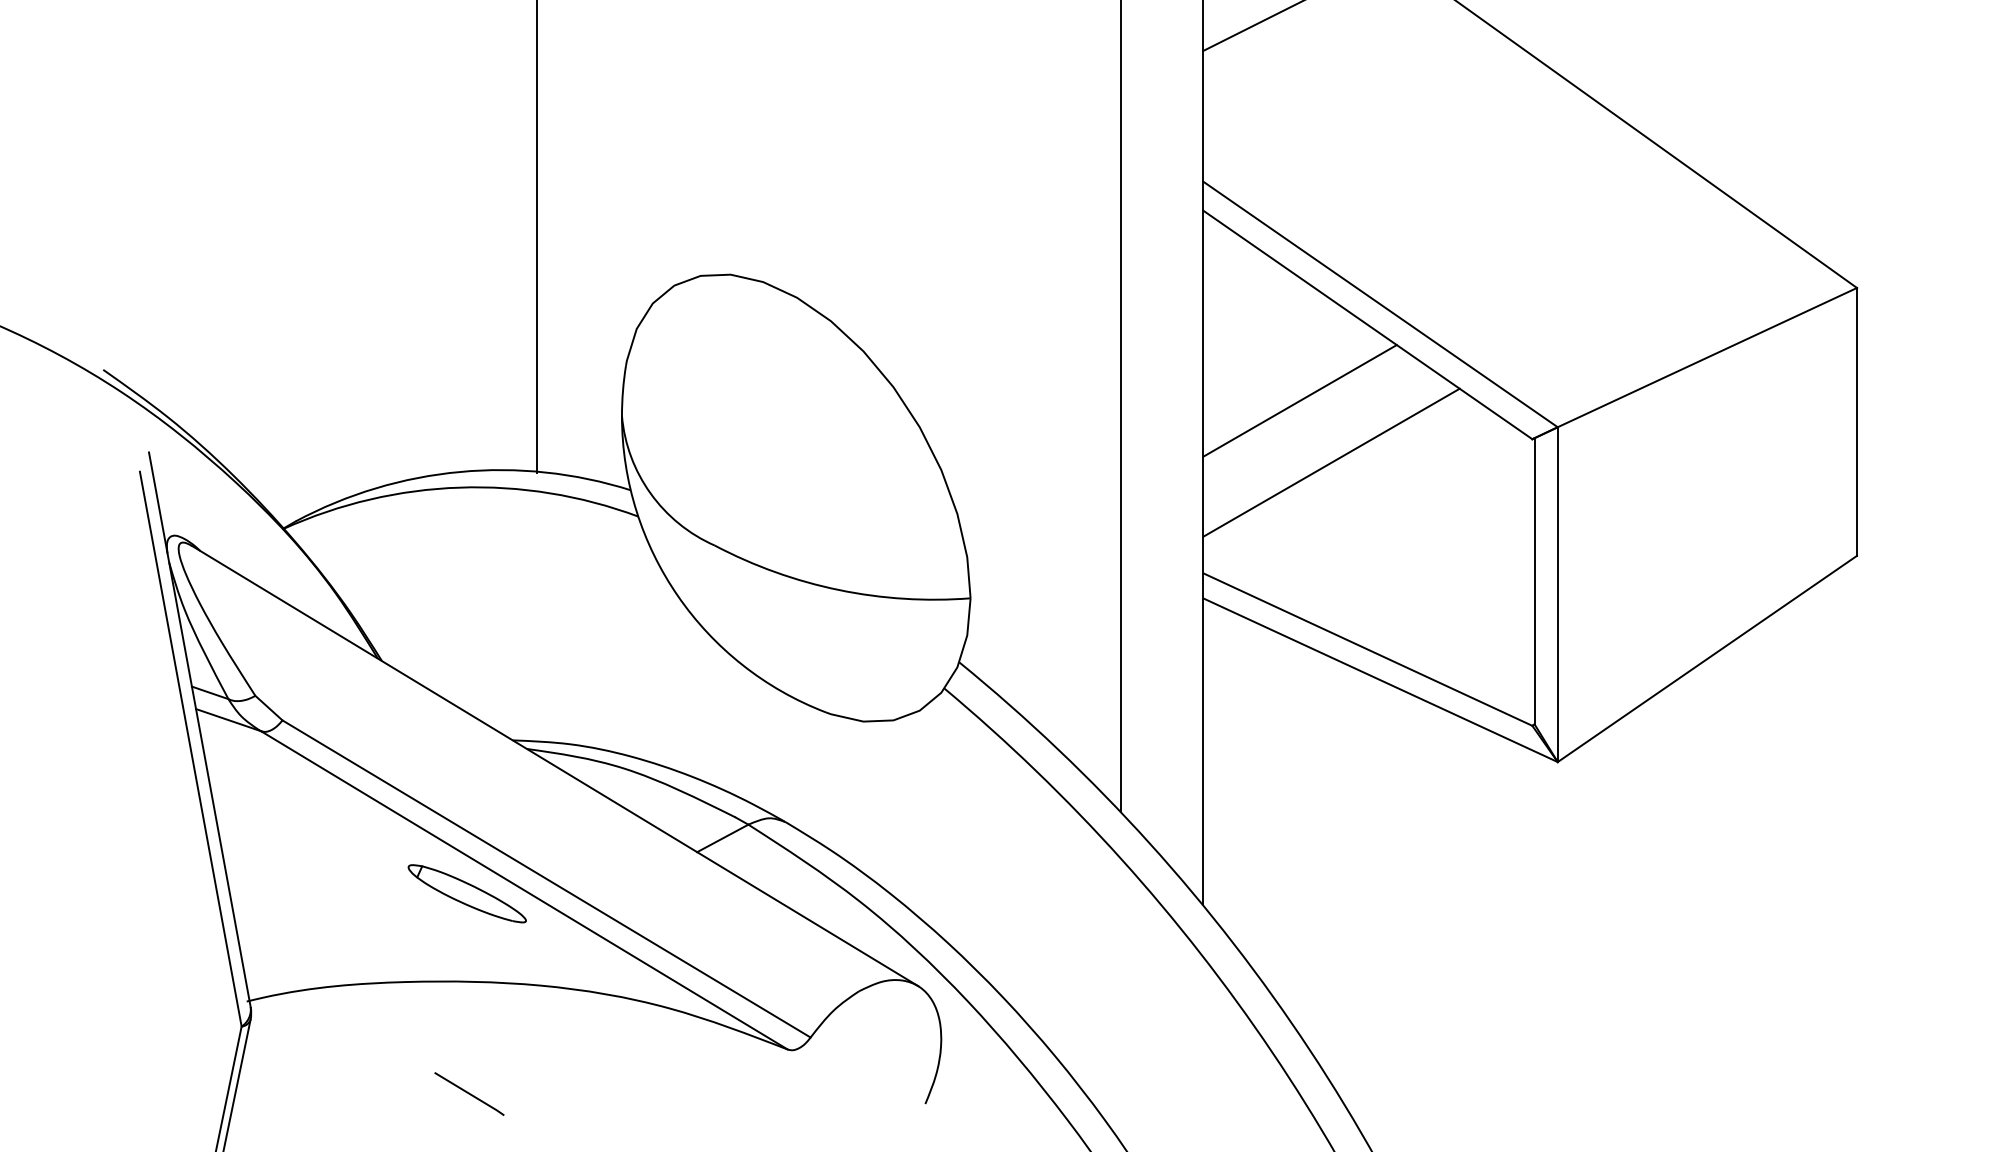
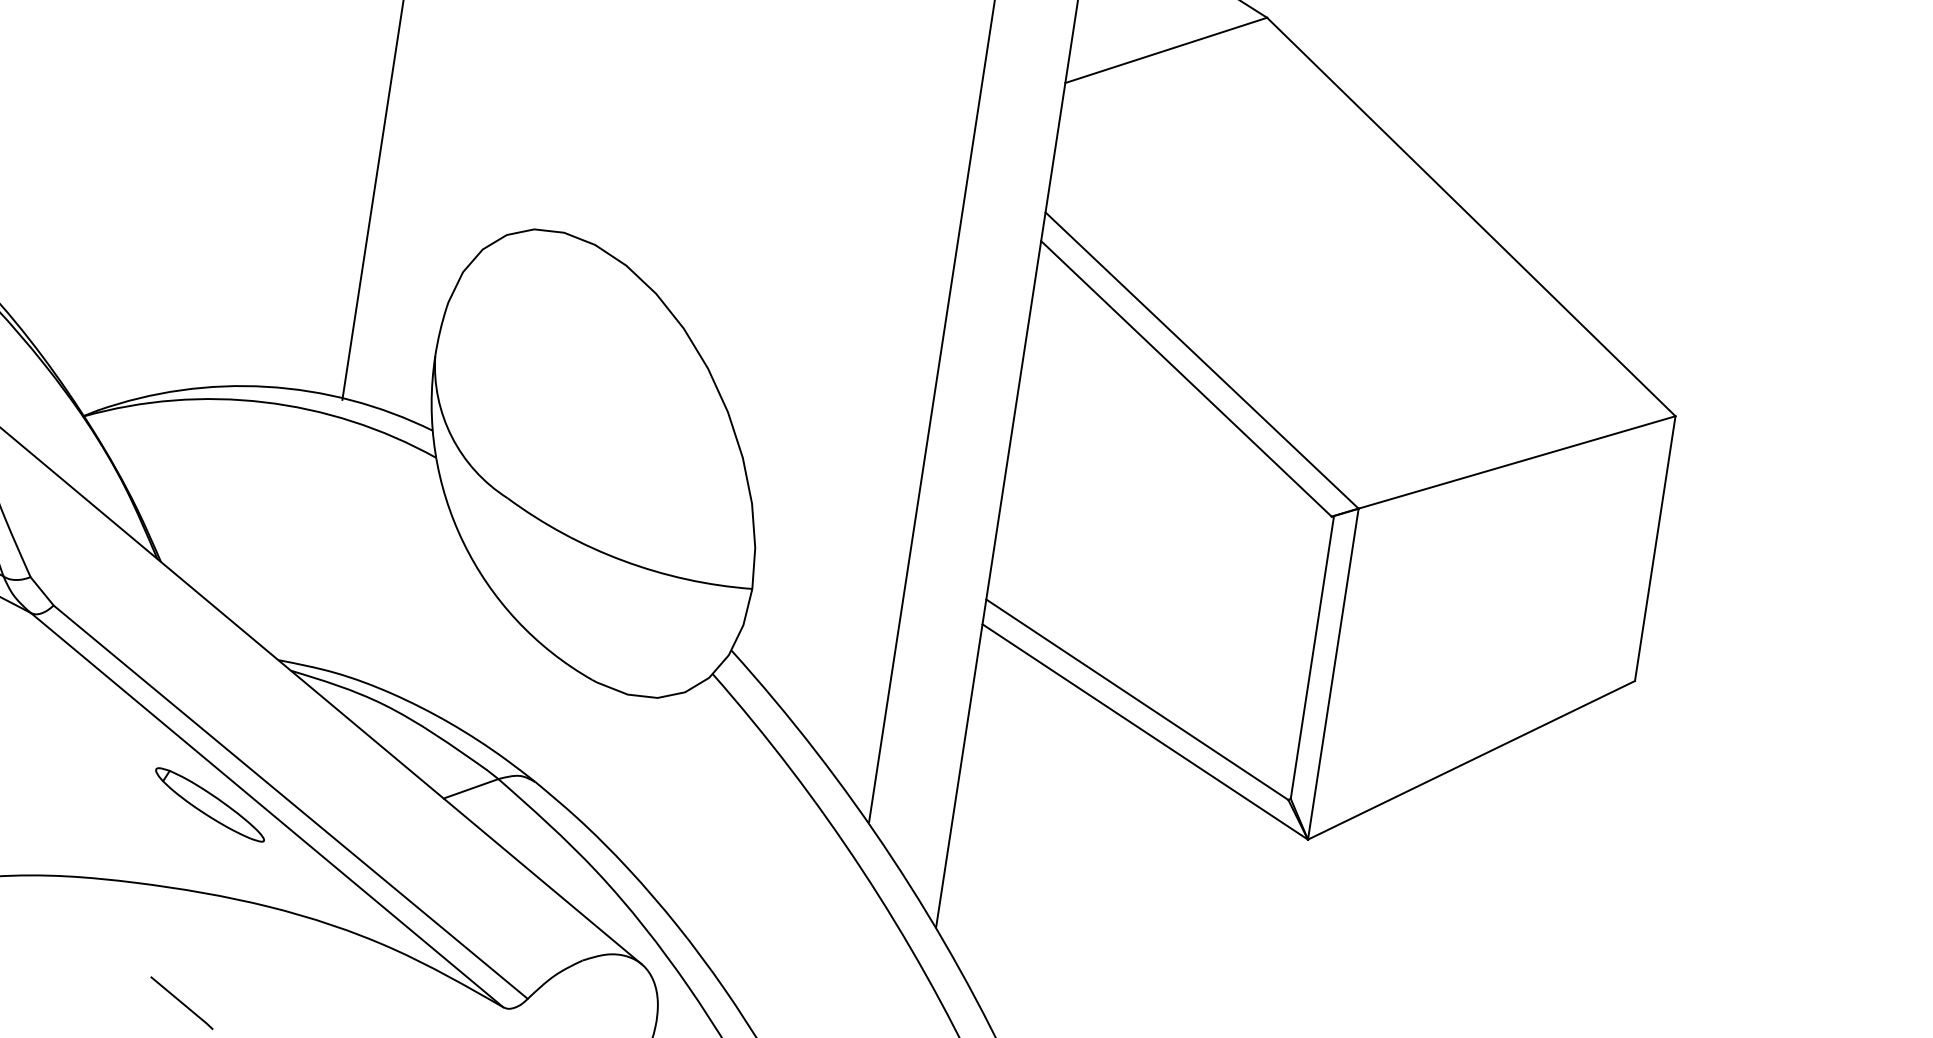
line: (1299, 400) -> (1107, 443), removed
line: (1331, 462) -> (1129, 509), removed

